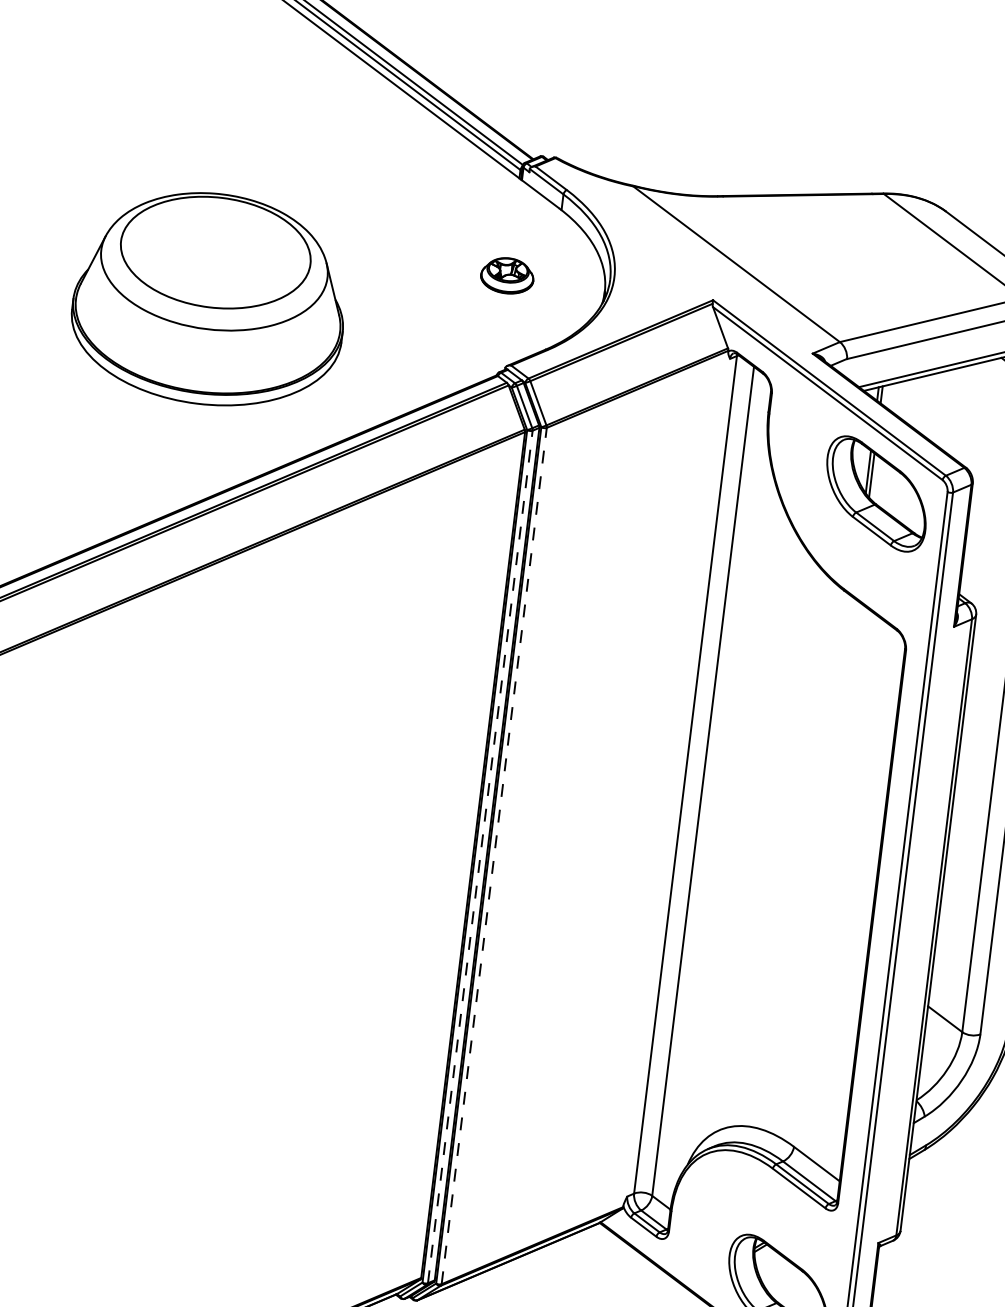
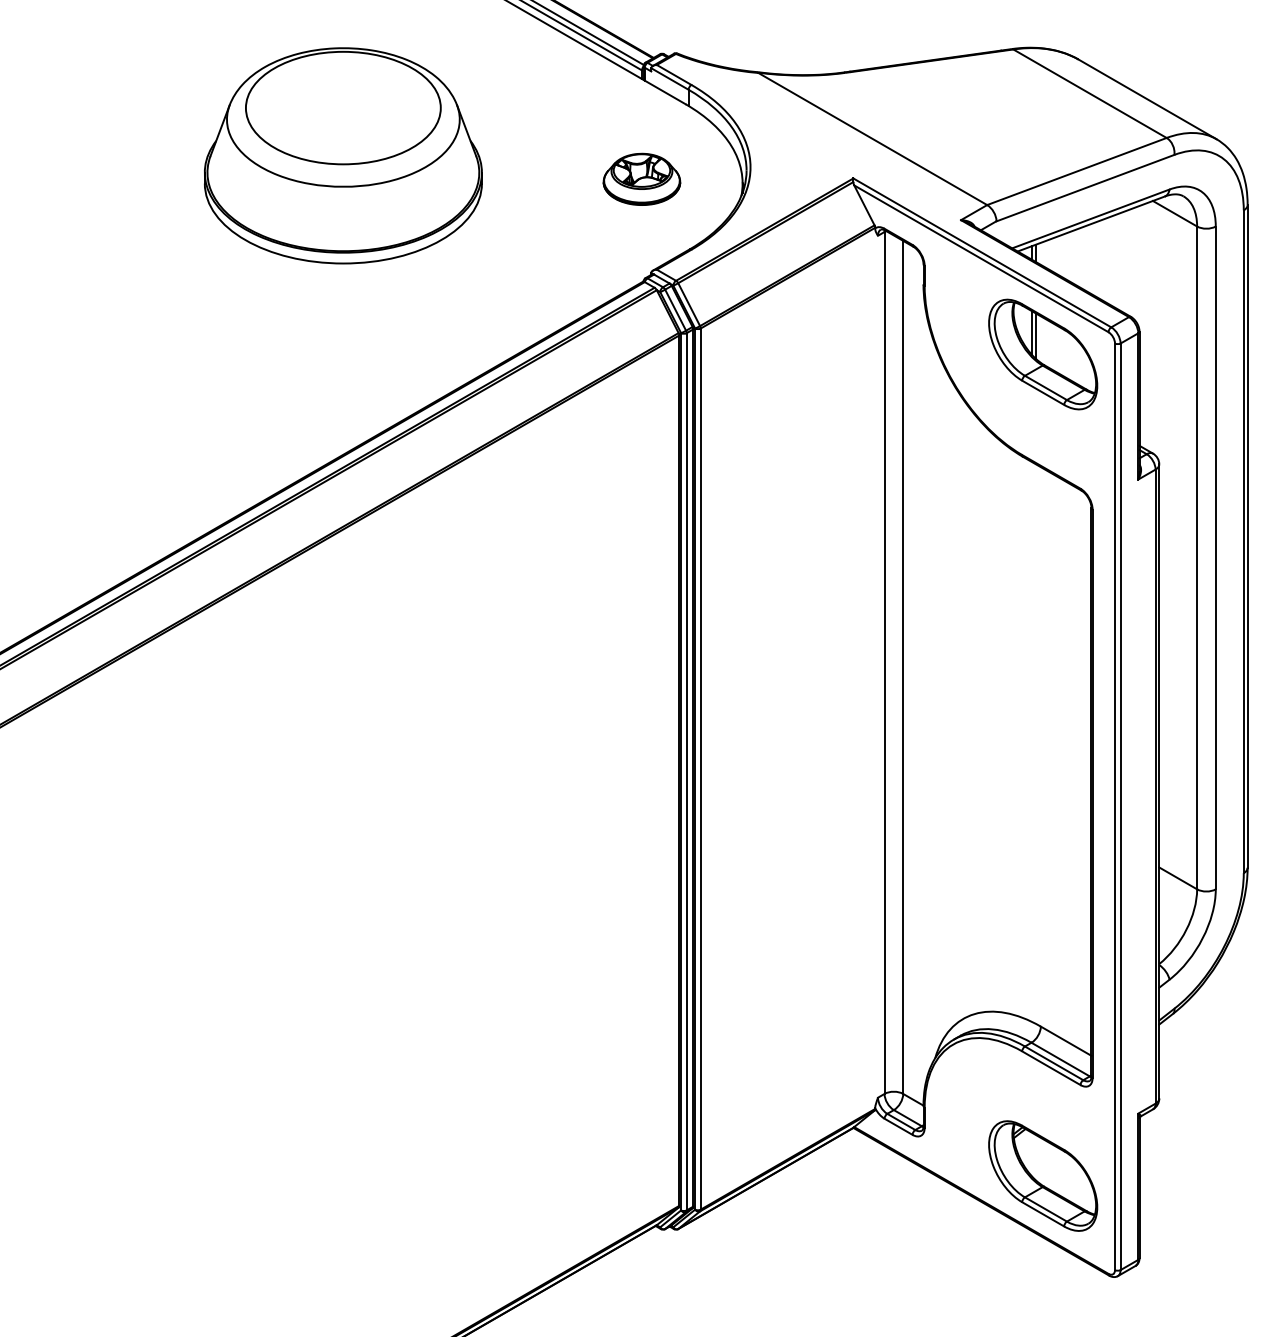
part: (507, 275) -> (641, 178), size x1.43
part: (210, 298) -> (343, 155), moved
line: (480, 856) -> (686, 771), dashed -> solid
line: (493, 856) -> (700, 769), dashed -> solid

